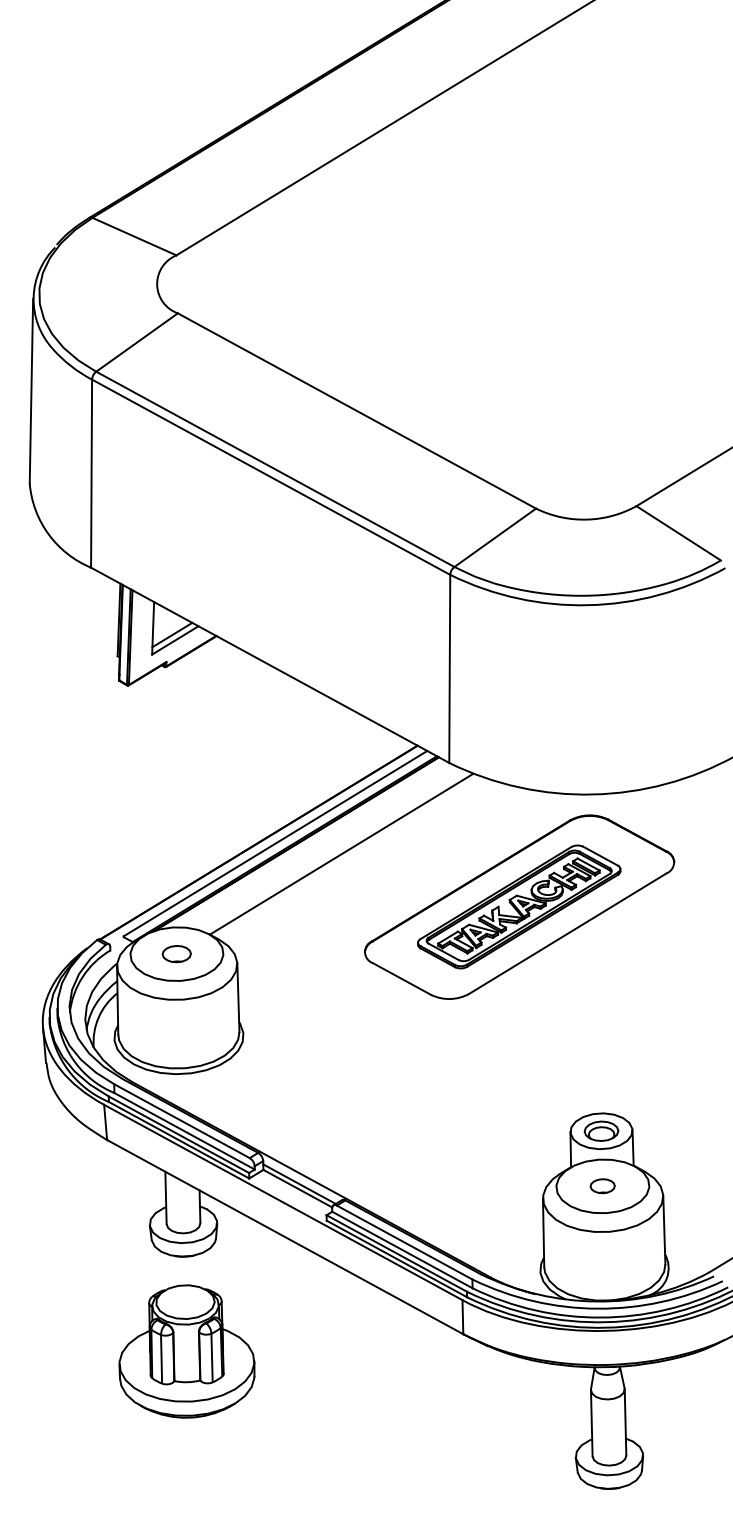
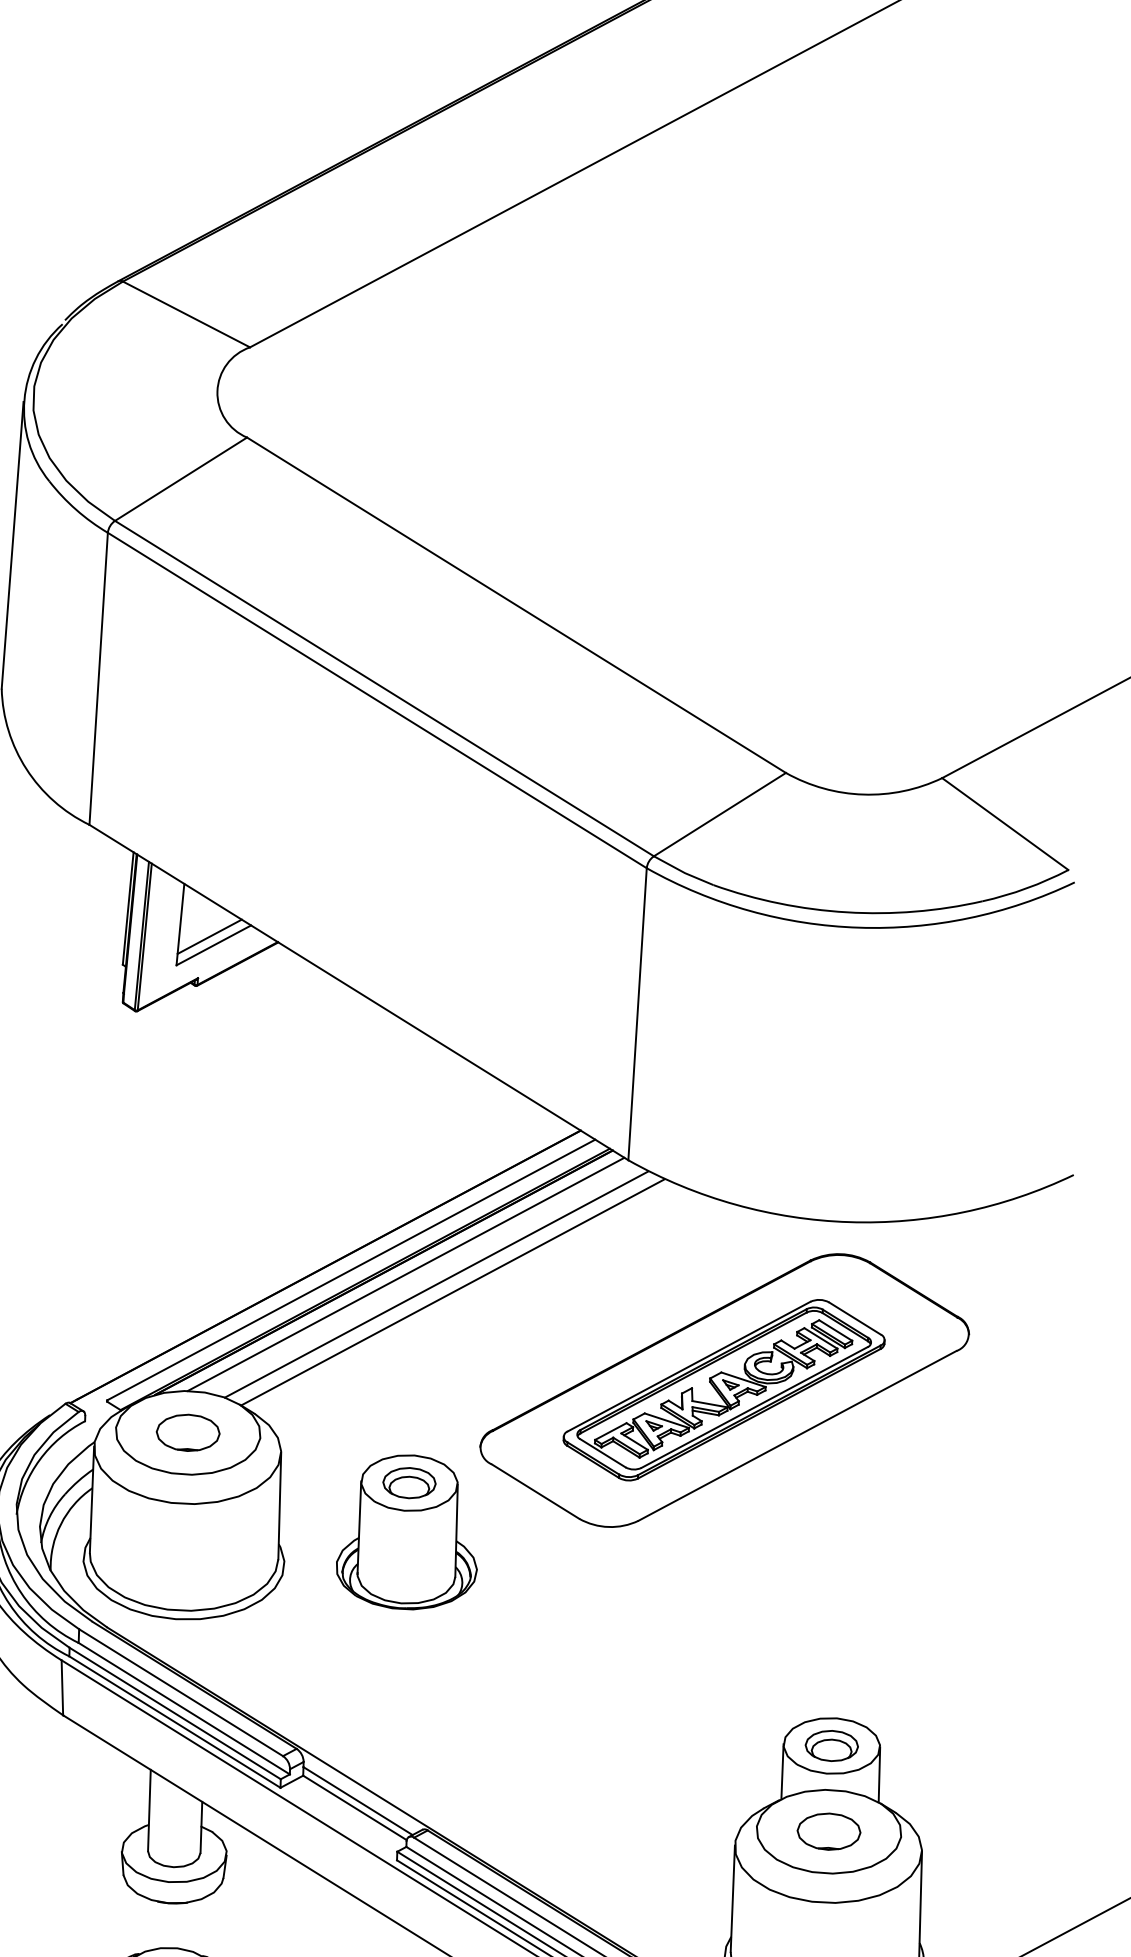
line: (310, 844) -> (405, 1274), added
line: (330, 849) -> (436, 1284), added
part: (176, 953) -> (187, 1431), size x1.43
part: (322, 1009) -> (409, 1531), added
part: (602, 1185) -> (828, 1830), size x1.67

